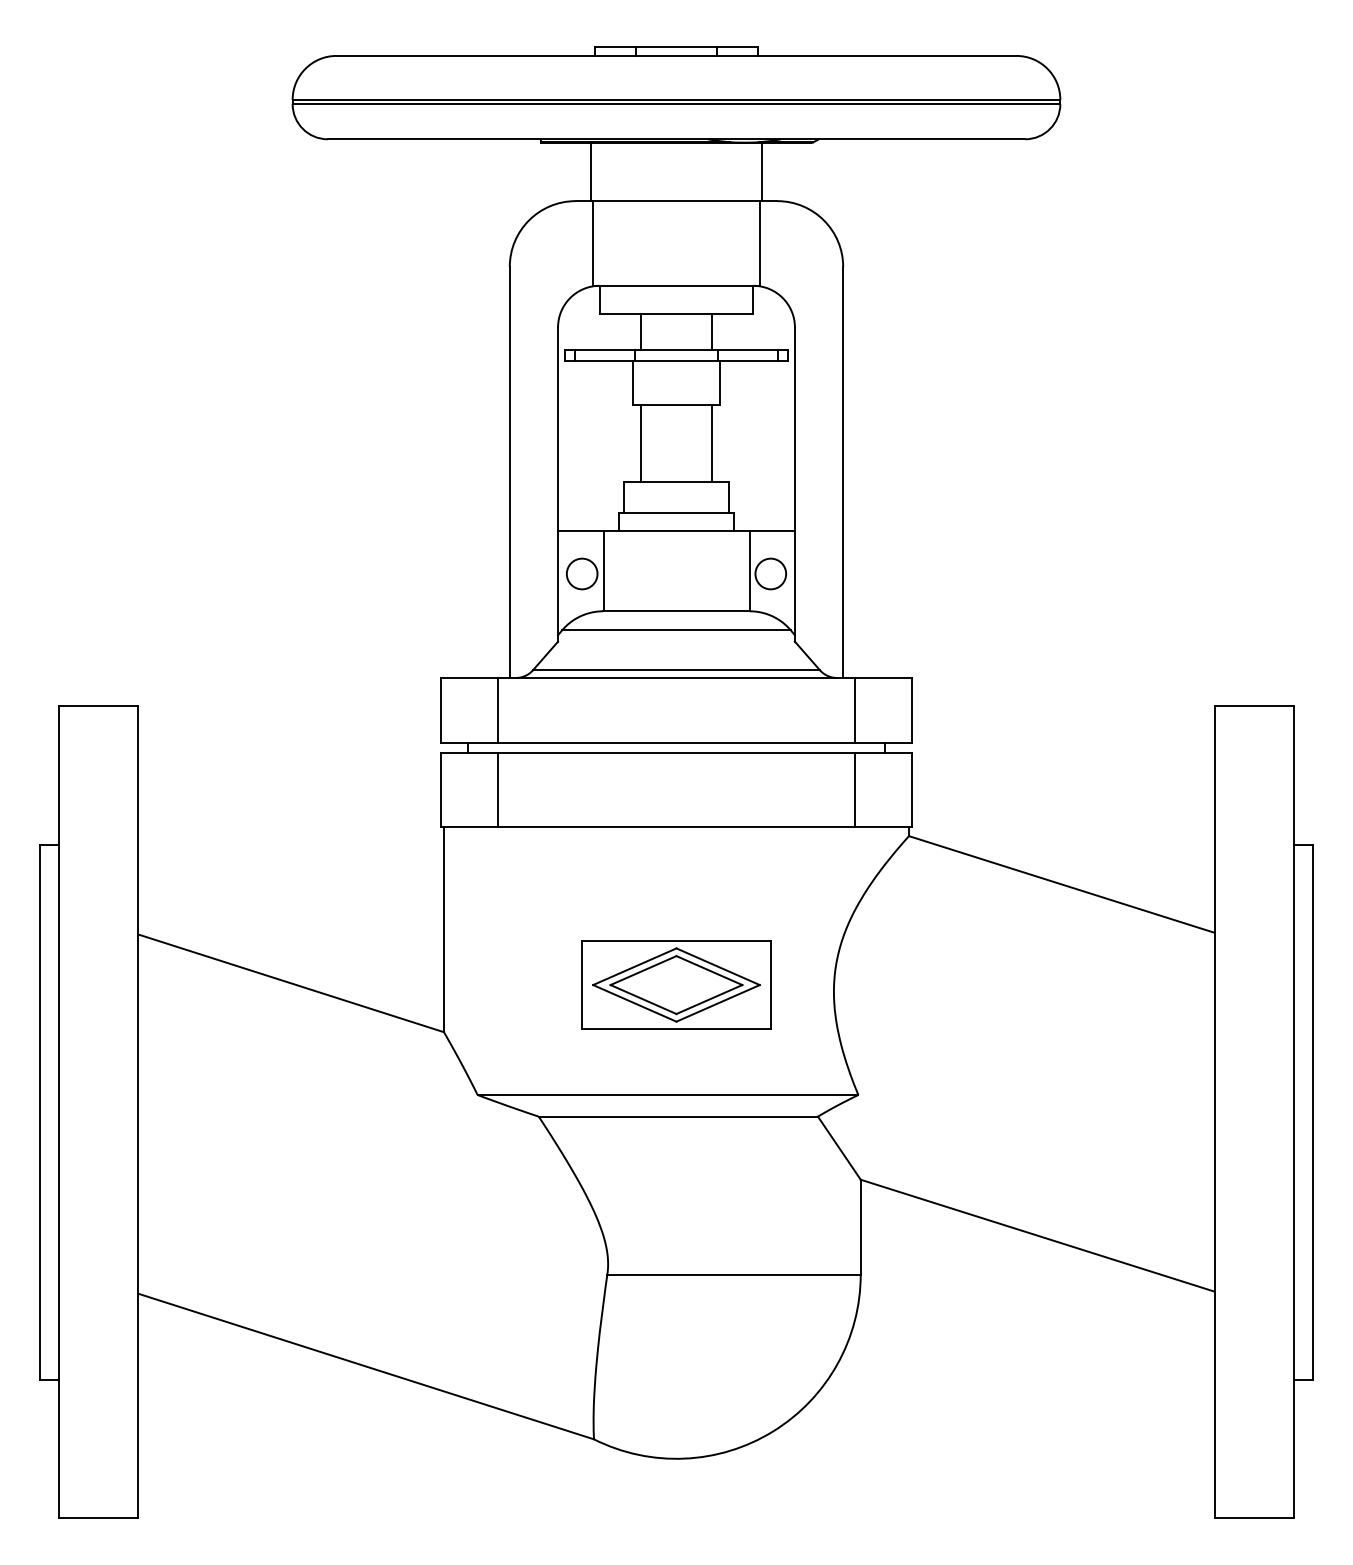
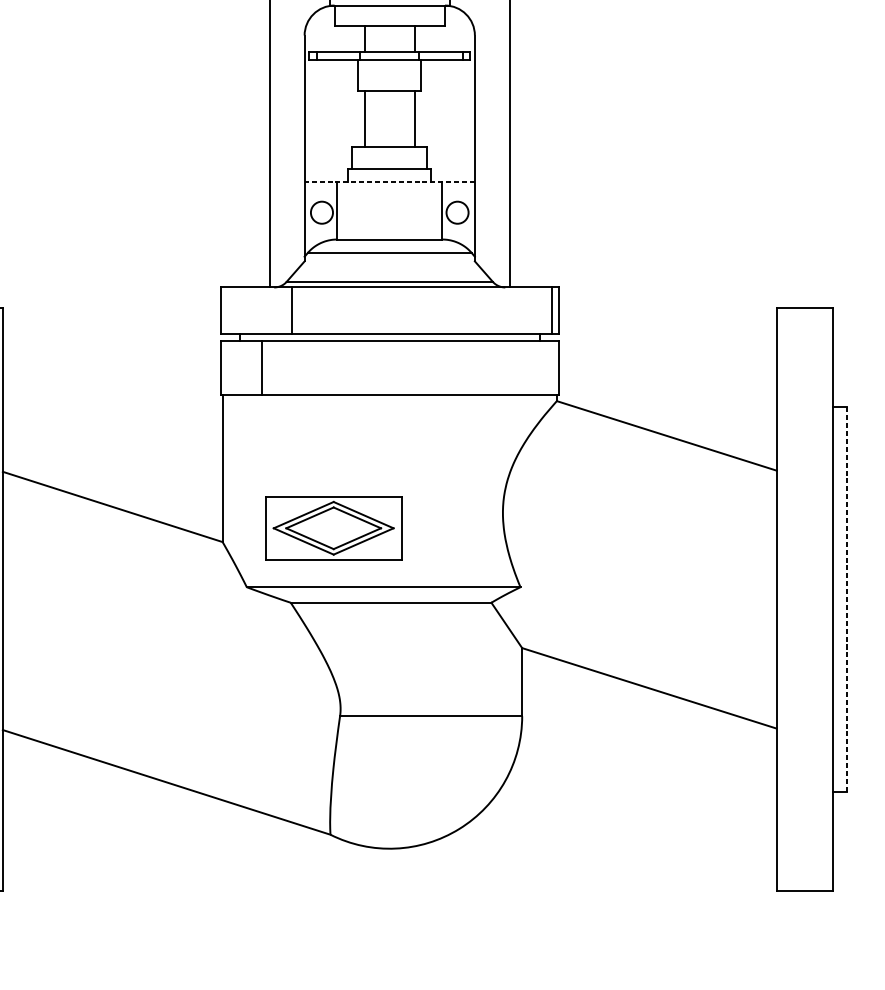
line: (676, 530) -> (389, 181), solid -> dashed
line: (498, 709) -> (292, 310), moved
line: (854, 709) -> (552, 310), moved
line: (854, 789) -> (517, 367), removed
part: (676, 984) -> (333, 527), moved
line: (1312, 1112) -> (846, 599), solid -> dashed

